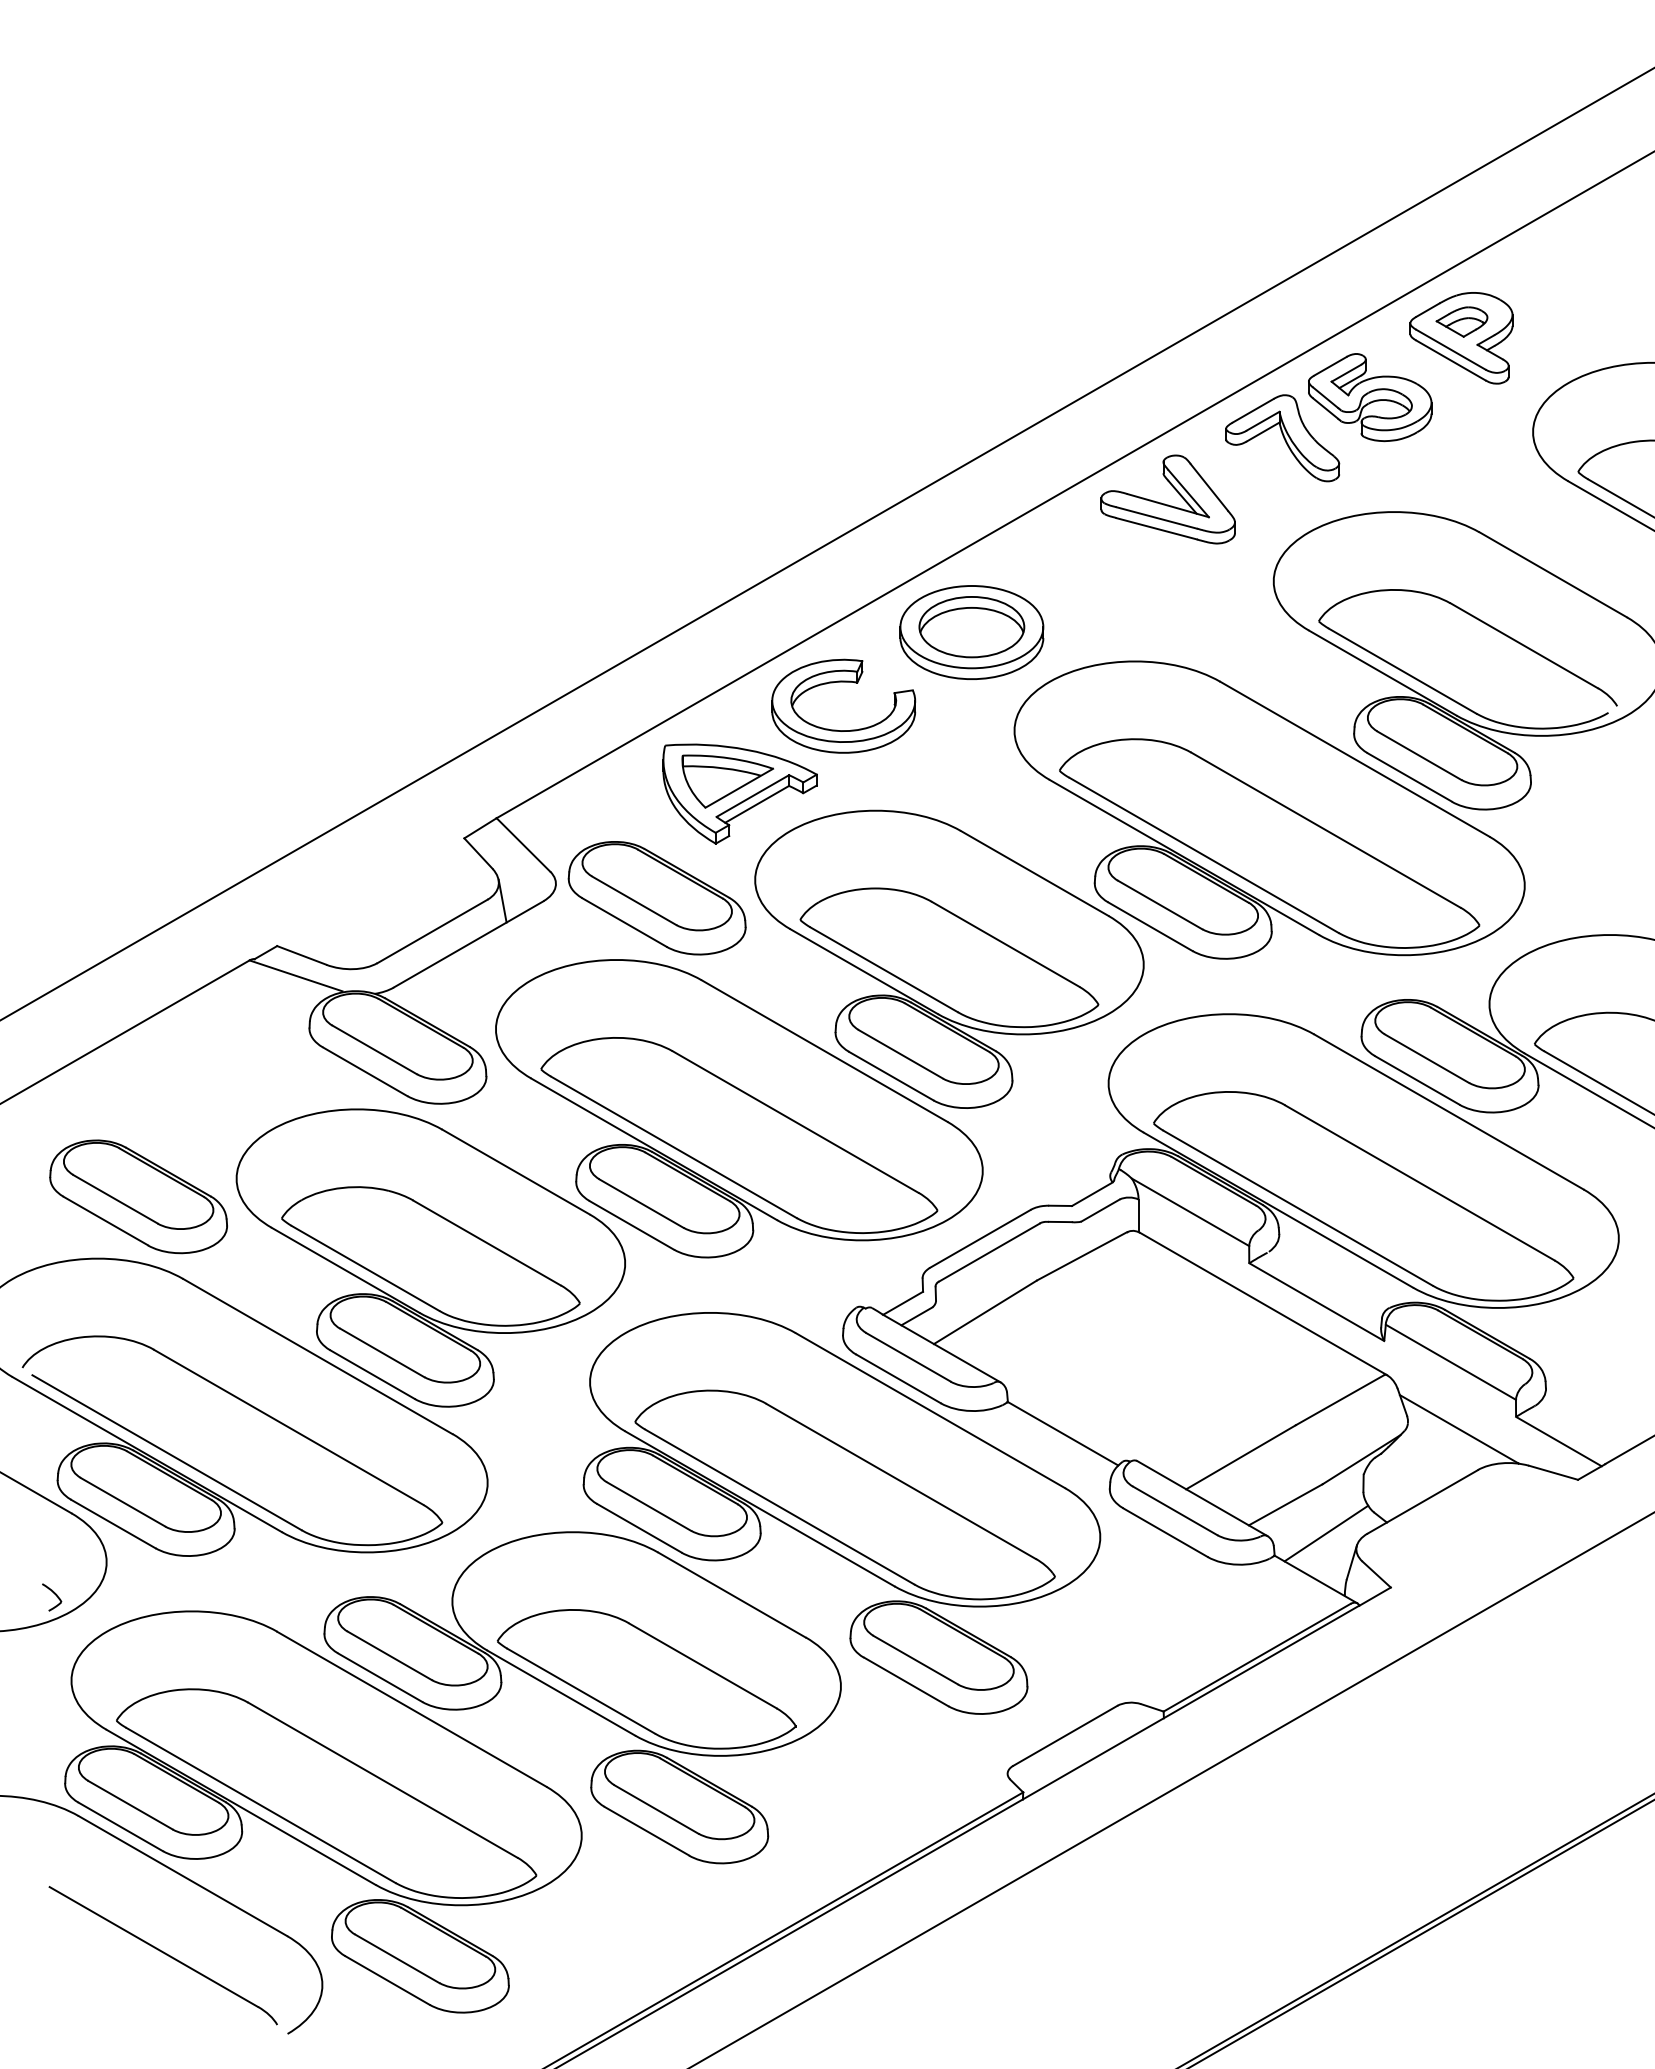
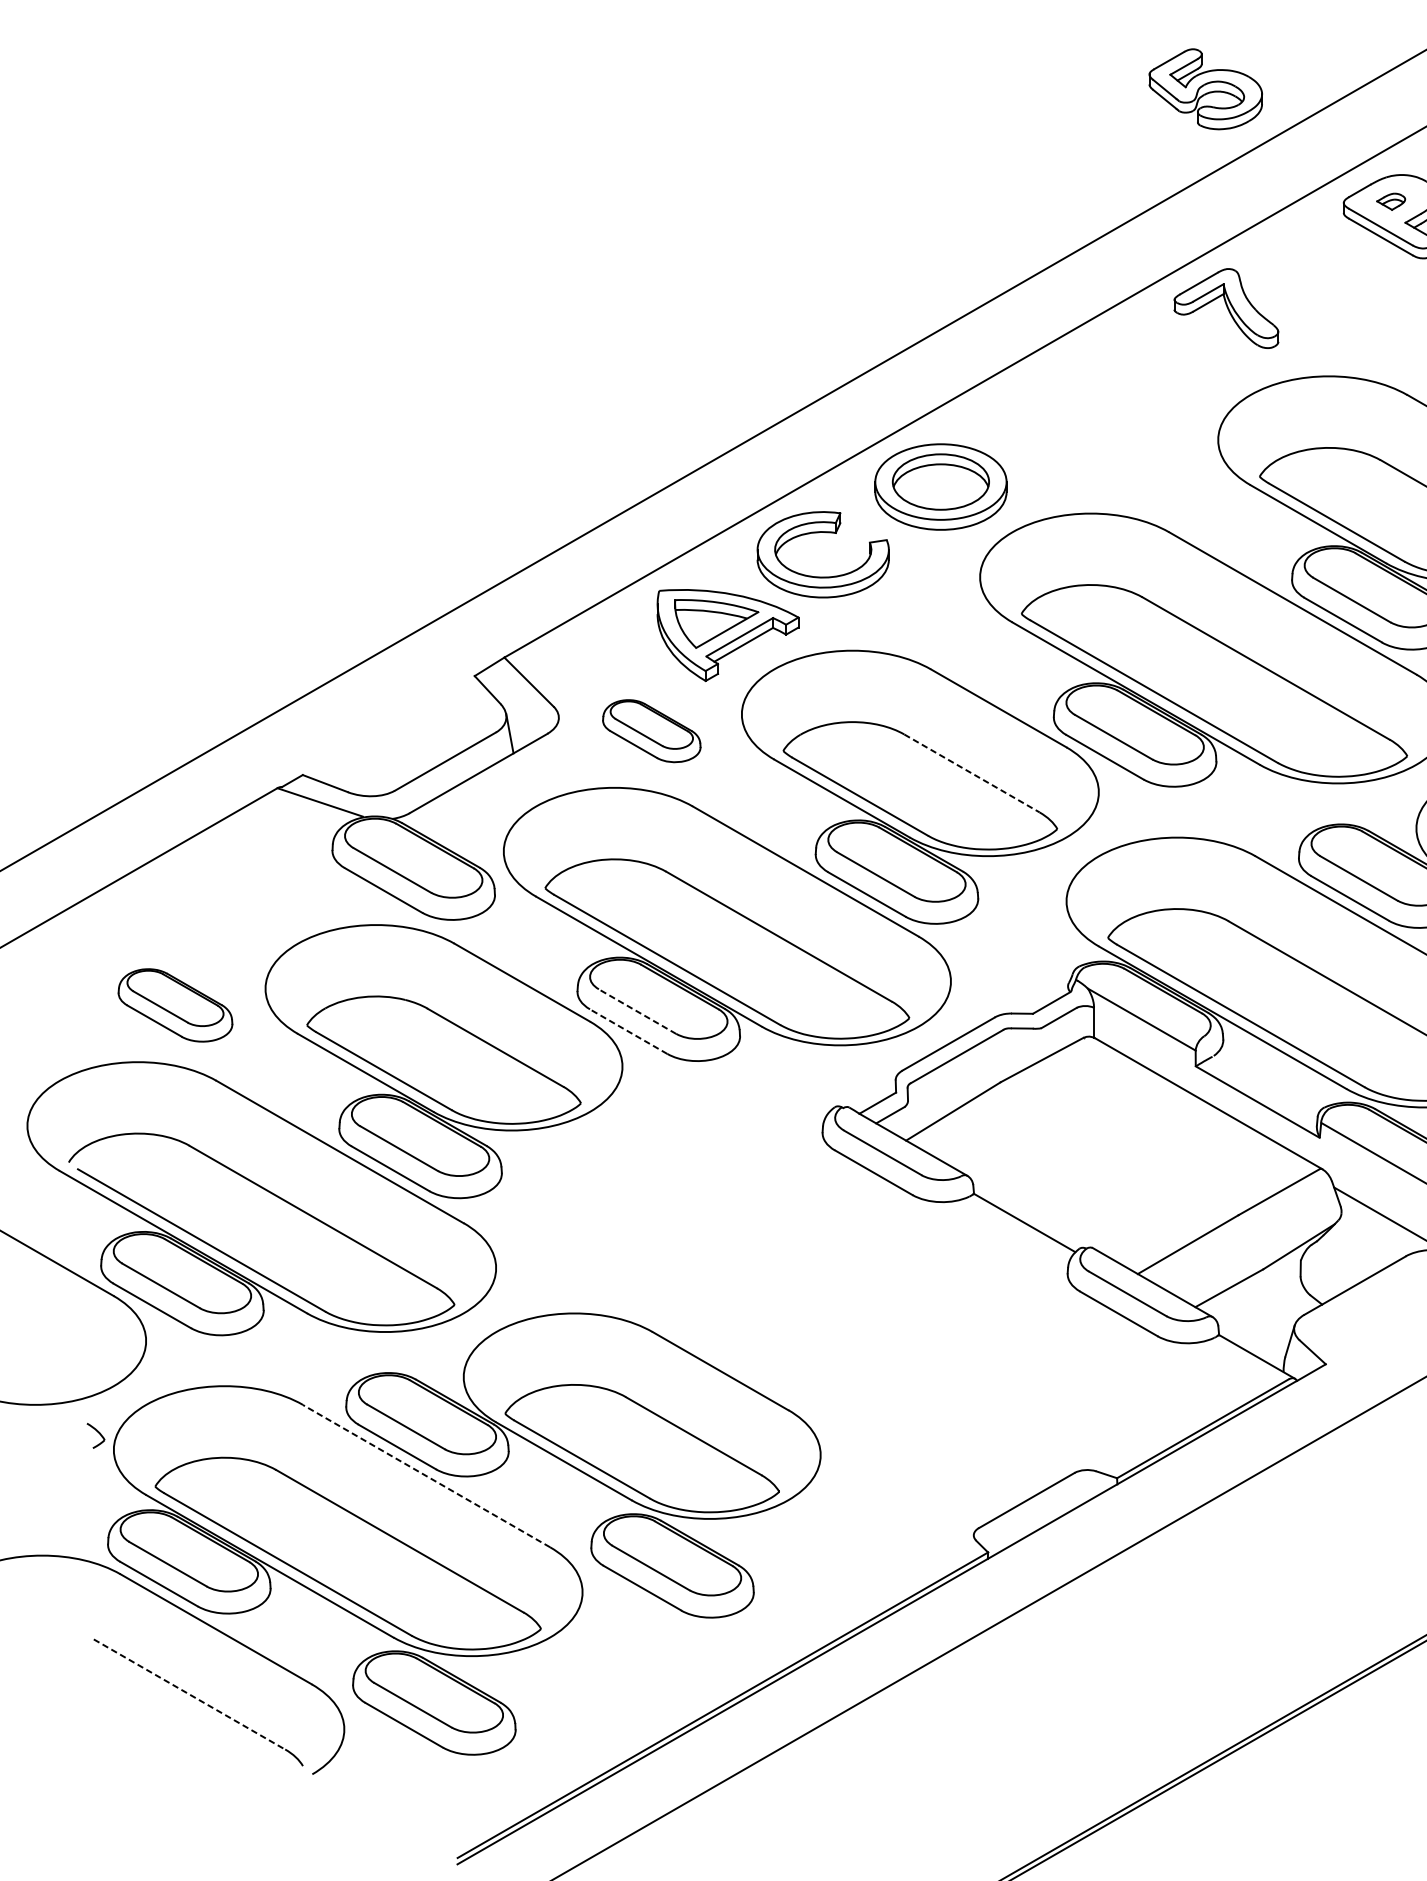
part: (1461, 321) -> (1390, 201), size x0.6
part: (1370, 397) -> (1206, 89), moved
part: (1167, 499) -> (1120, 364), removed
part: (656, 898) -> (651, 731), size x0.6
line: (1006, 944) -> (972, 773), solid -> dashed
part: (138, 1196) -> (175, 1005), size x0.7
line: (641, 1203) -> (637, 1011), solid -> dashed
line: (631, 1225) -> (628, 1031), solid -> dashed
part: (841, 1513) -> (821, 1296), removed
line: (1326, 1533) -> (1266, 1314), removed
part: (52, 1597) -> (96, 1435), moved
line: (411, 1709) -> (426, 1476), solid -> dashed
line: (154, 1947) -> (190, 1694), solid -> dashed

